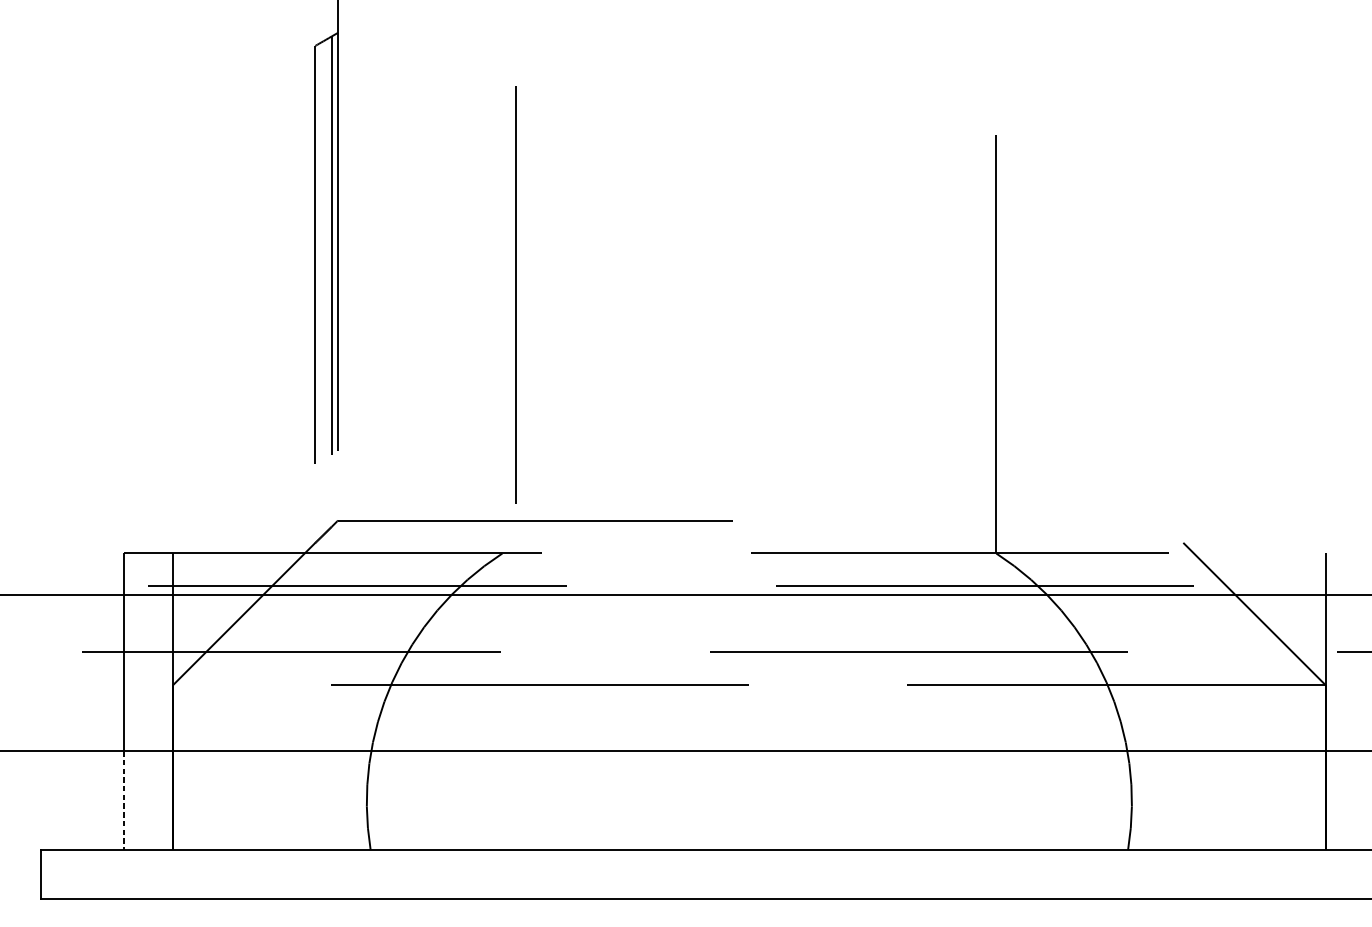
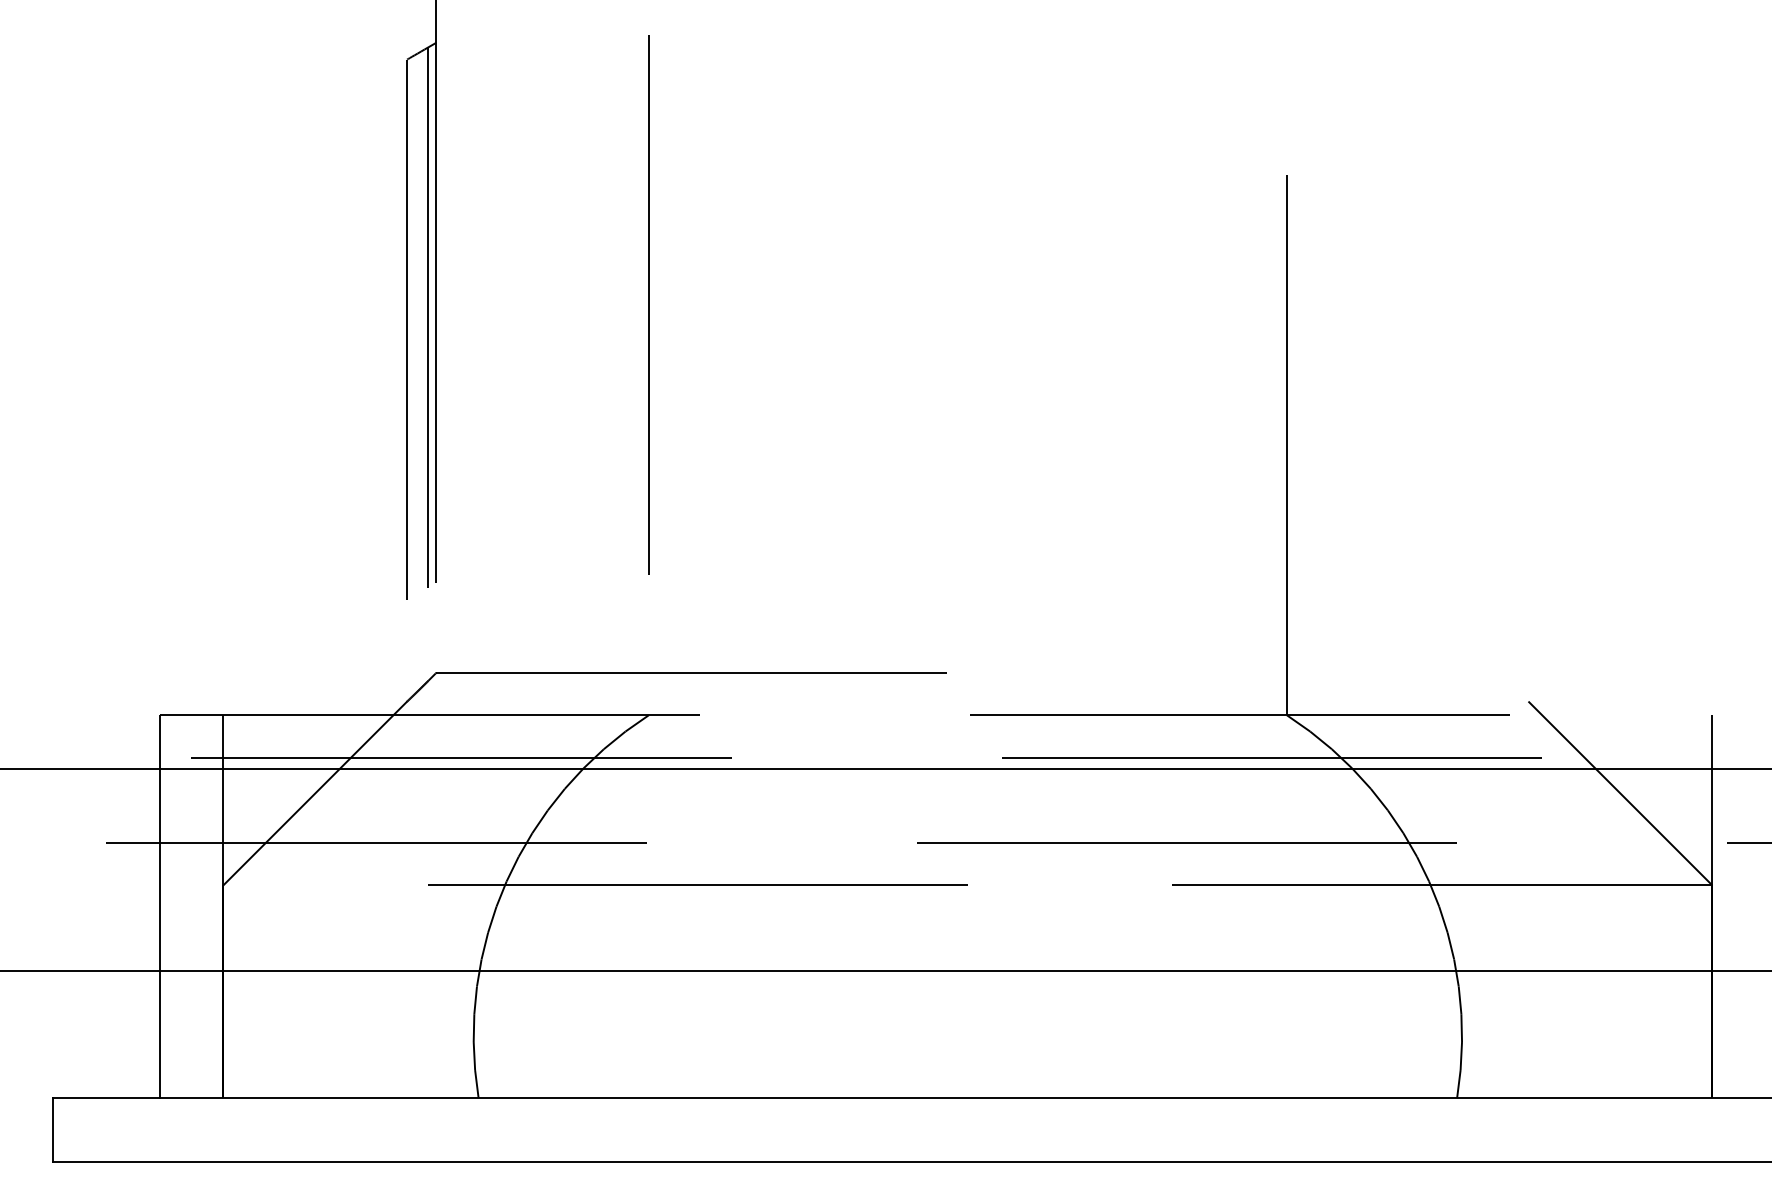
line: (516, 295) -> (648, 304), moved
line: (123, 800) -> (159, 1034), dashed -> solid

